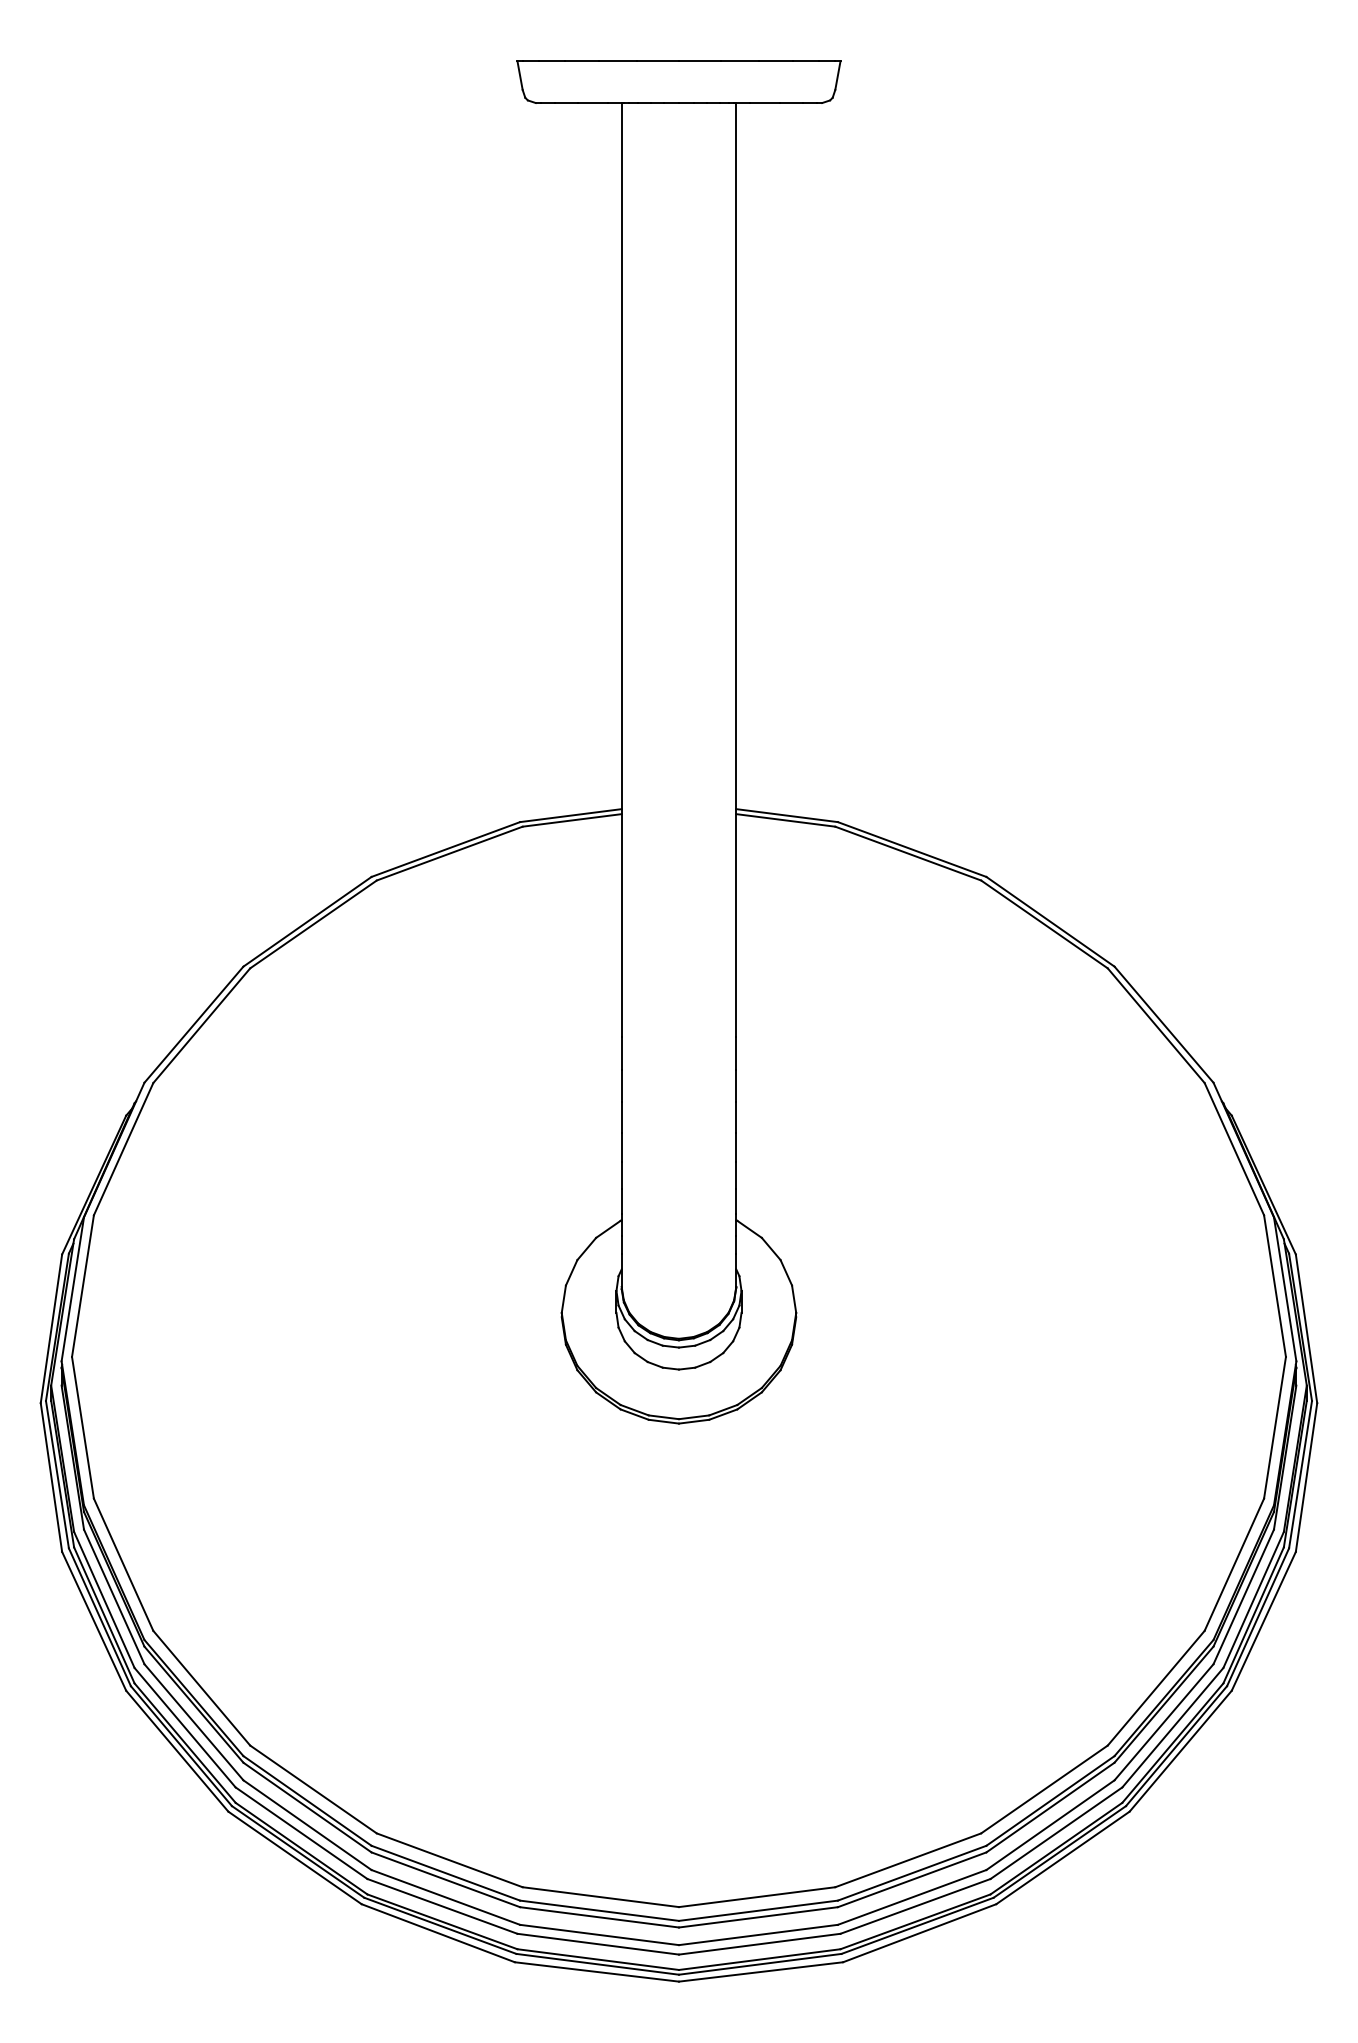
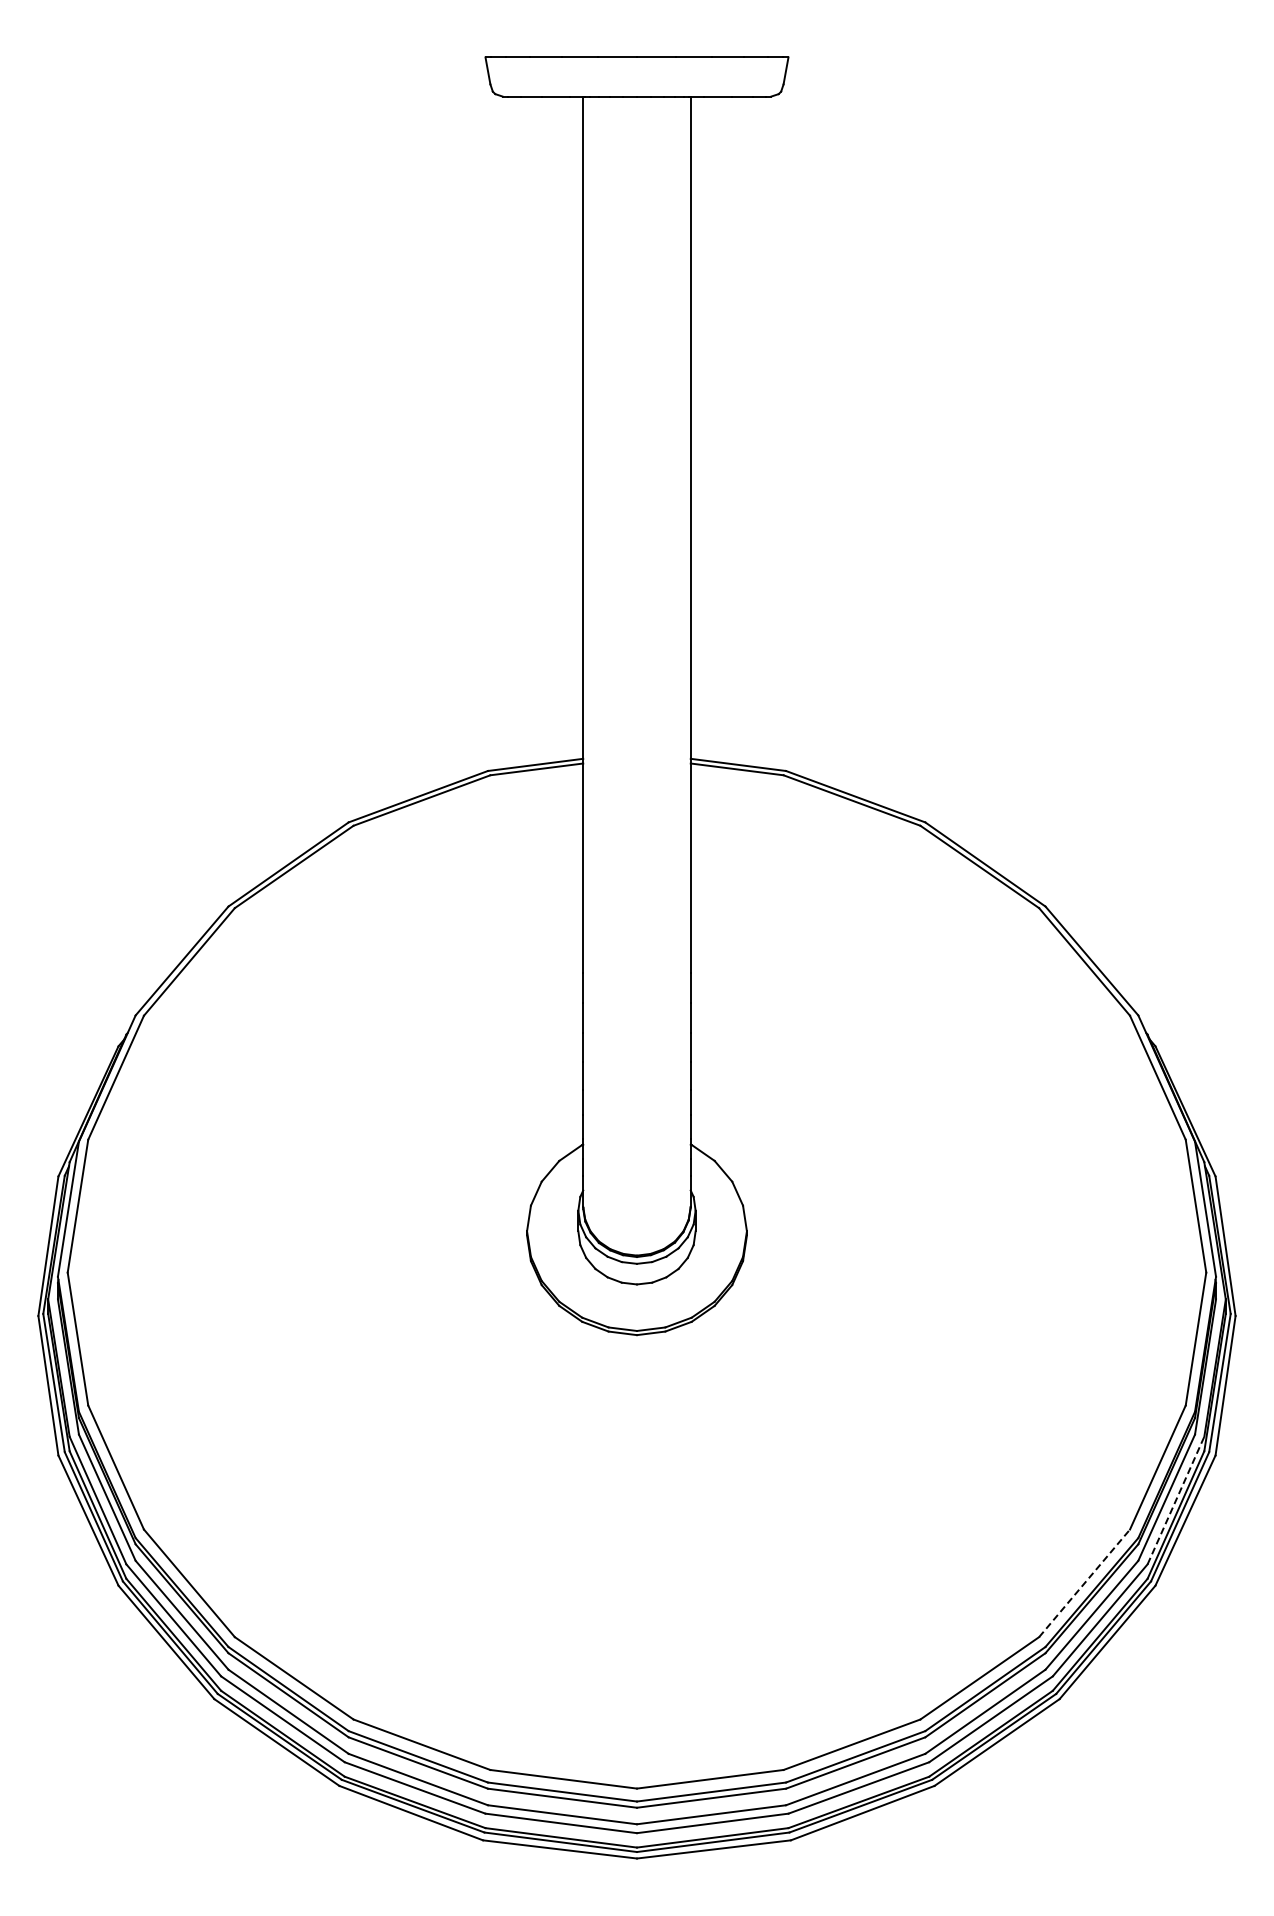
line: (1253, 1599) -> (1175, 1500), solid -> dashed
line: (1156, 1687) -> (1084, 1582), solid -> dashed

